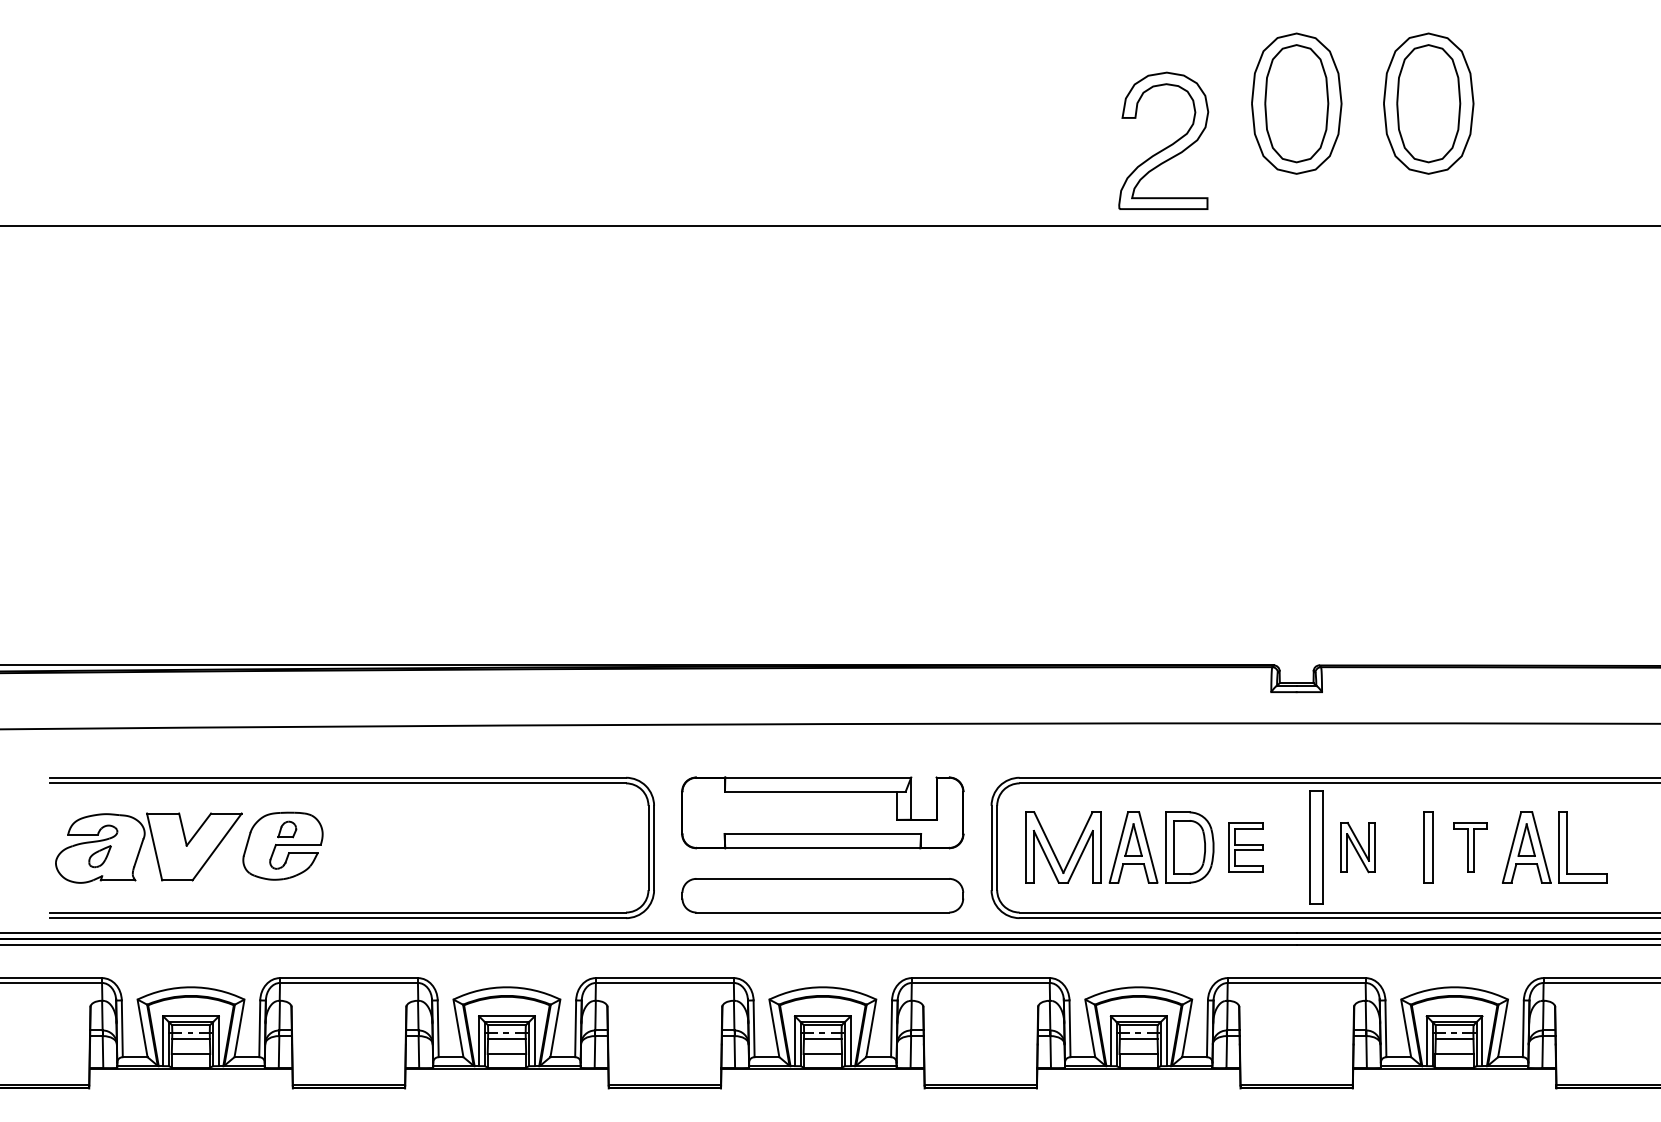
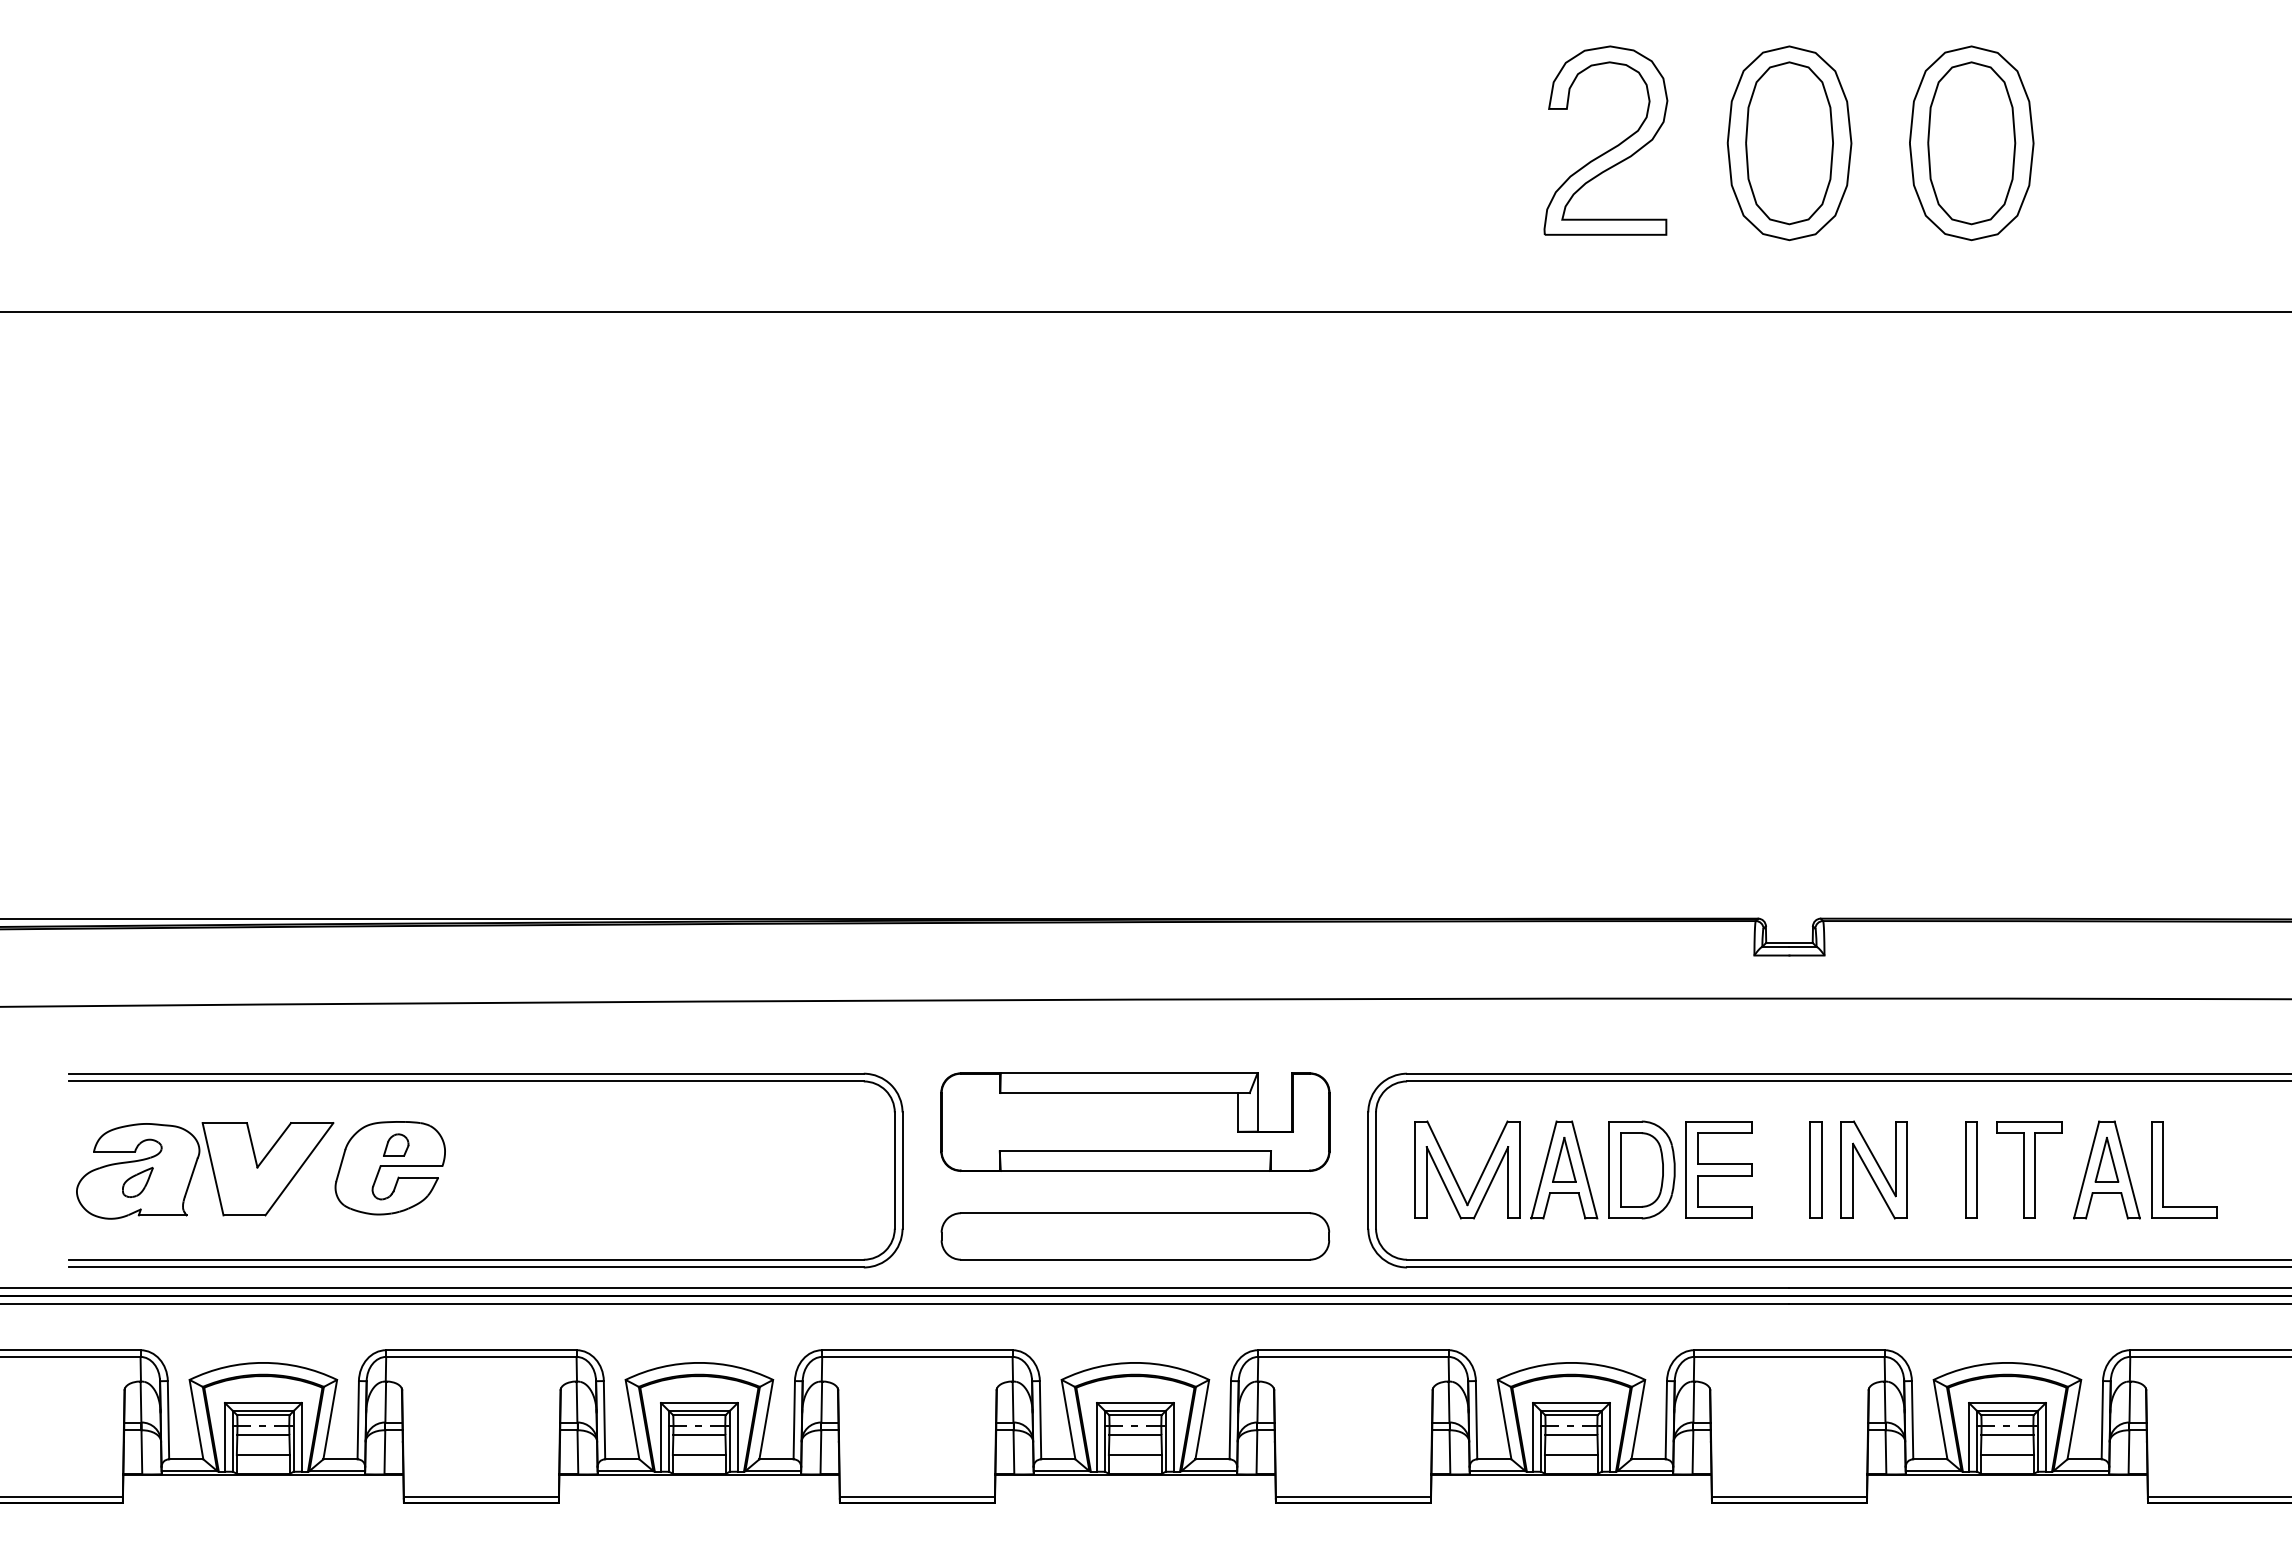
part: (1166, 147) -> (1609, 149), moved
part: (1245, 847) -> (1718, 1169), size x1.43
part: (1315, 847) -> (1815, 1169), size x0.62
part: (1357, 847) -> (1873, 1169), size x1.43
part: (1470, 847) -> (2029, 1169), size x1.43

